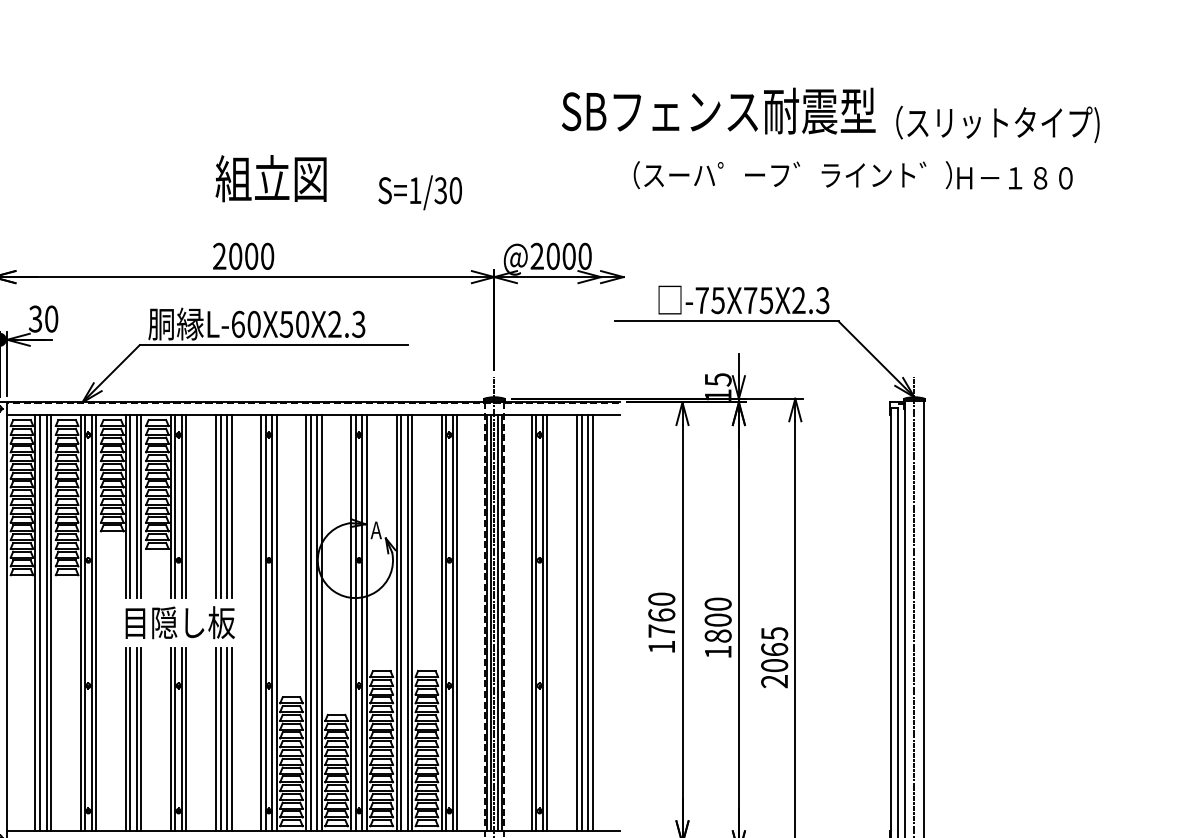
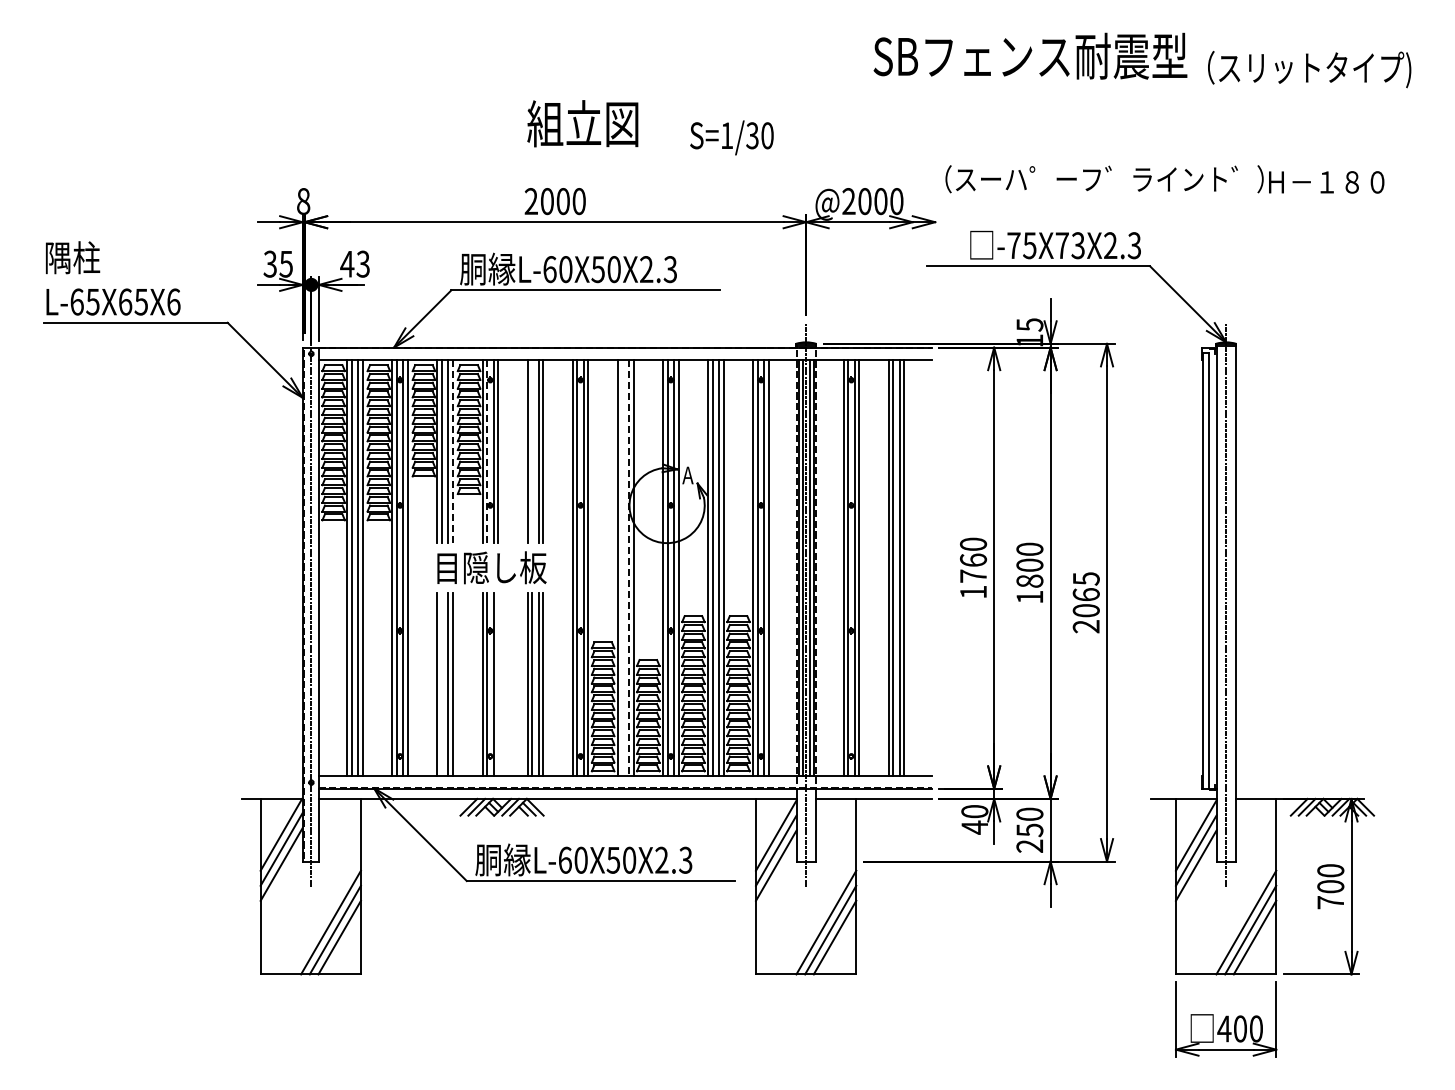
text: (852, 175) -> (1164, 179), moved
text: (765, 300) -> (1077, 245), -75X75X2.3 -> -75X73X2.3
text: (42, 318) -> (354, 263), 30 -> 43
line: (140, 506) -> (452, 451), solid -> dashed
line: (175, 506) -> (487, 451), solid -> dashed
line: (220, 506) -> (532, 451), removed
line: (310, 623) -> (622, 568), removed
line: (317, 623) -> (629, 568), solid -> dashed
line: (129, 739) -> (441, 684), removed
line: (186, 739) -> (498, 684), removed

